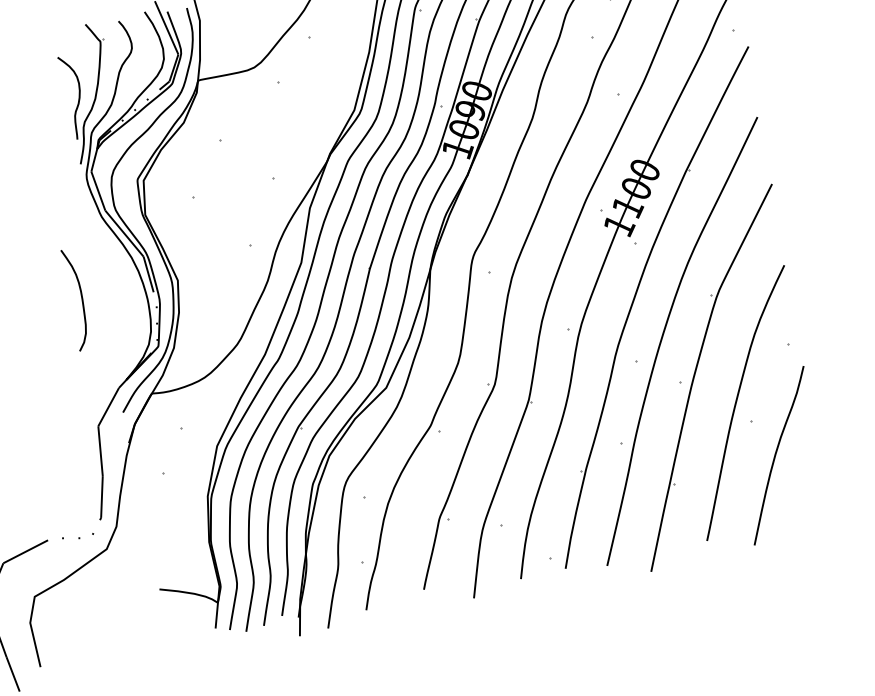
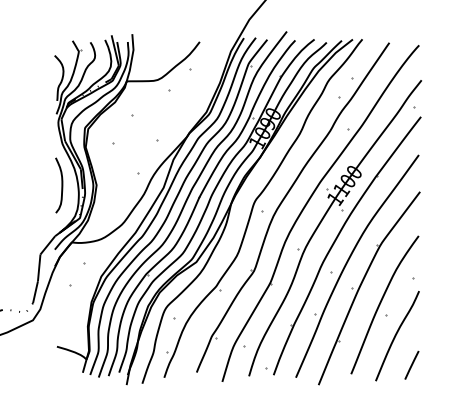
curve: (80, 298) -> (61, 185), moved
line: (814, 502) -> (411, 364), added

